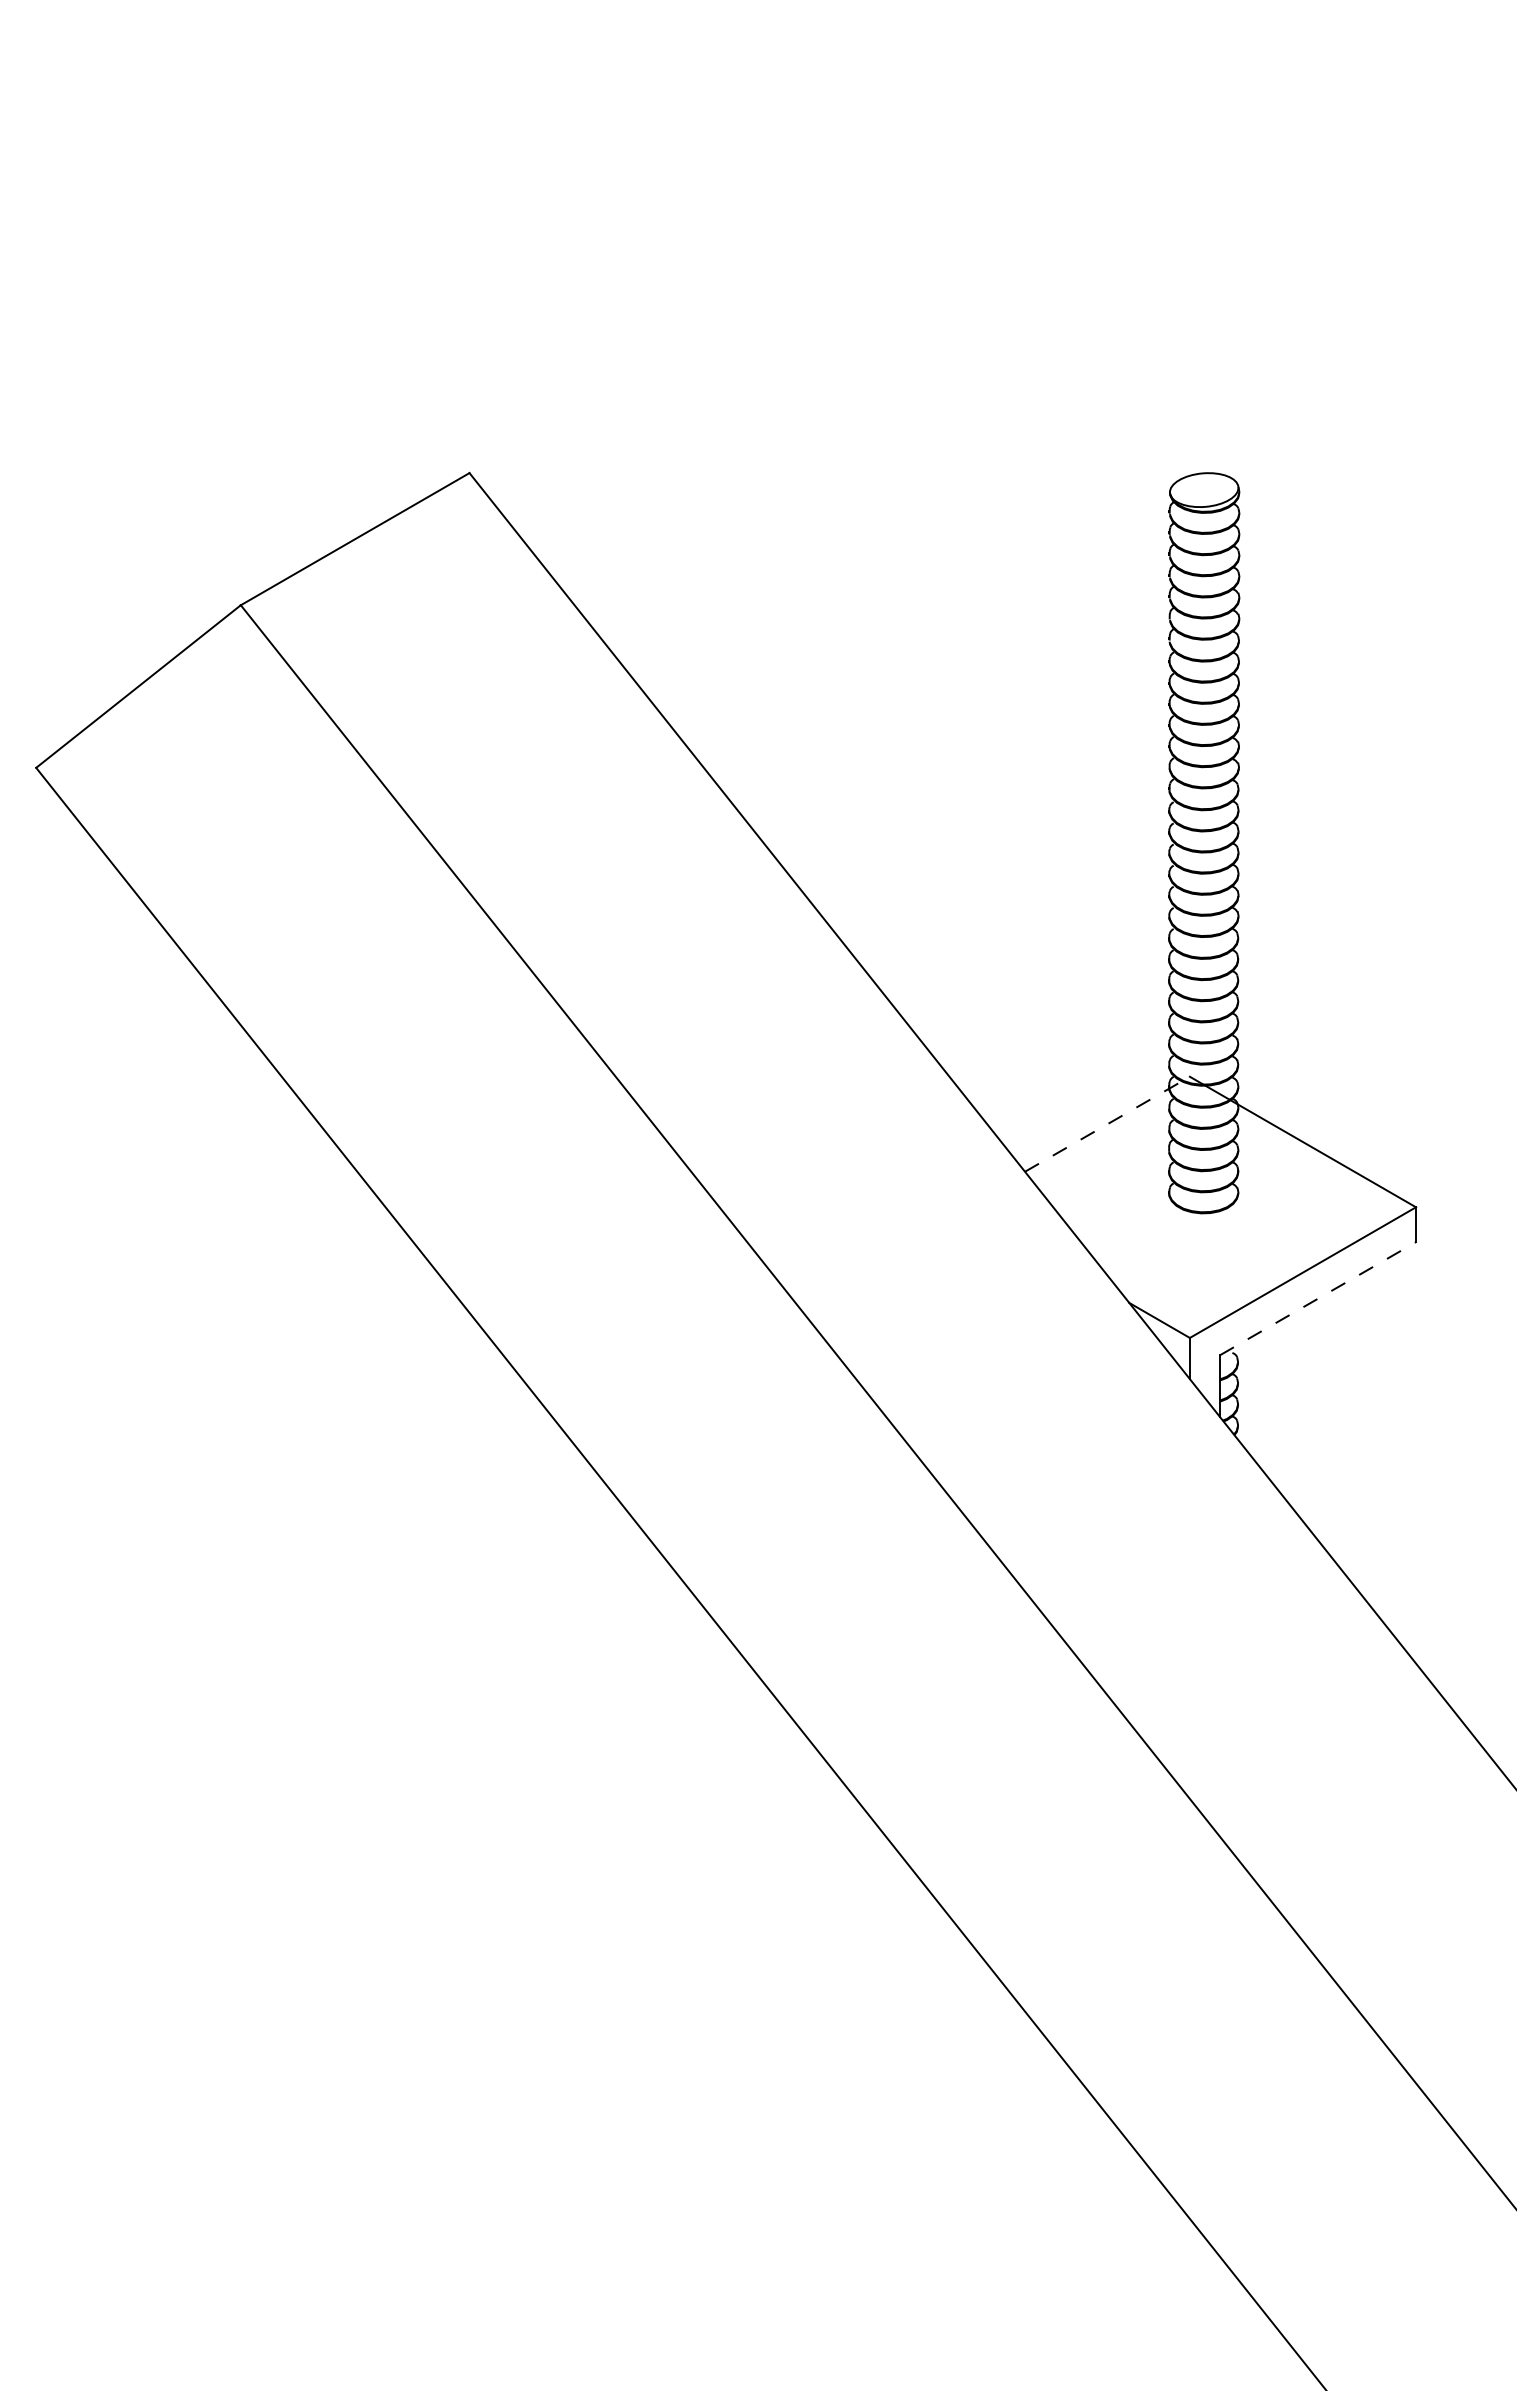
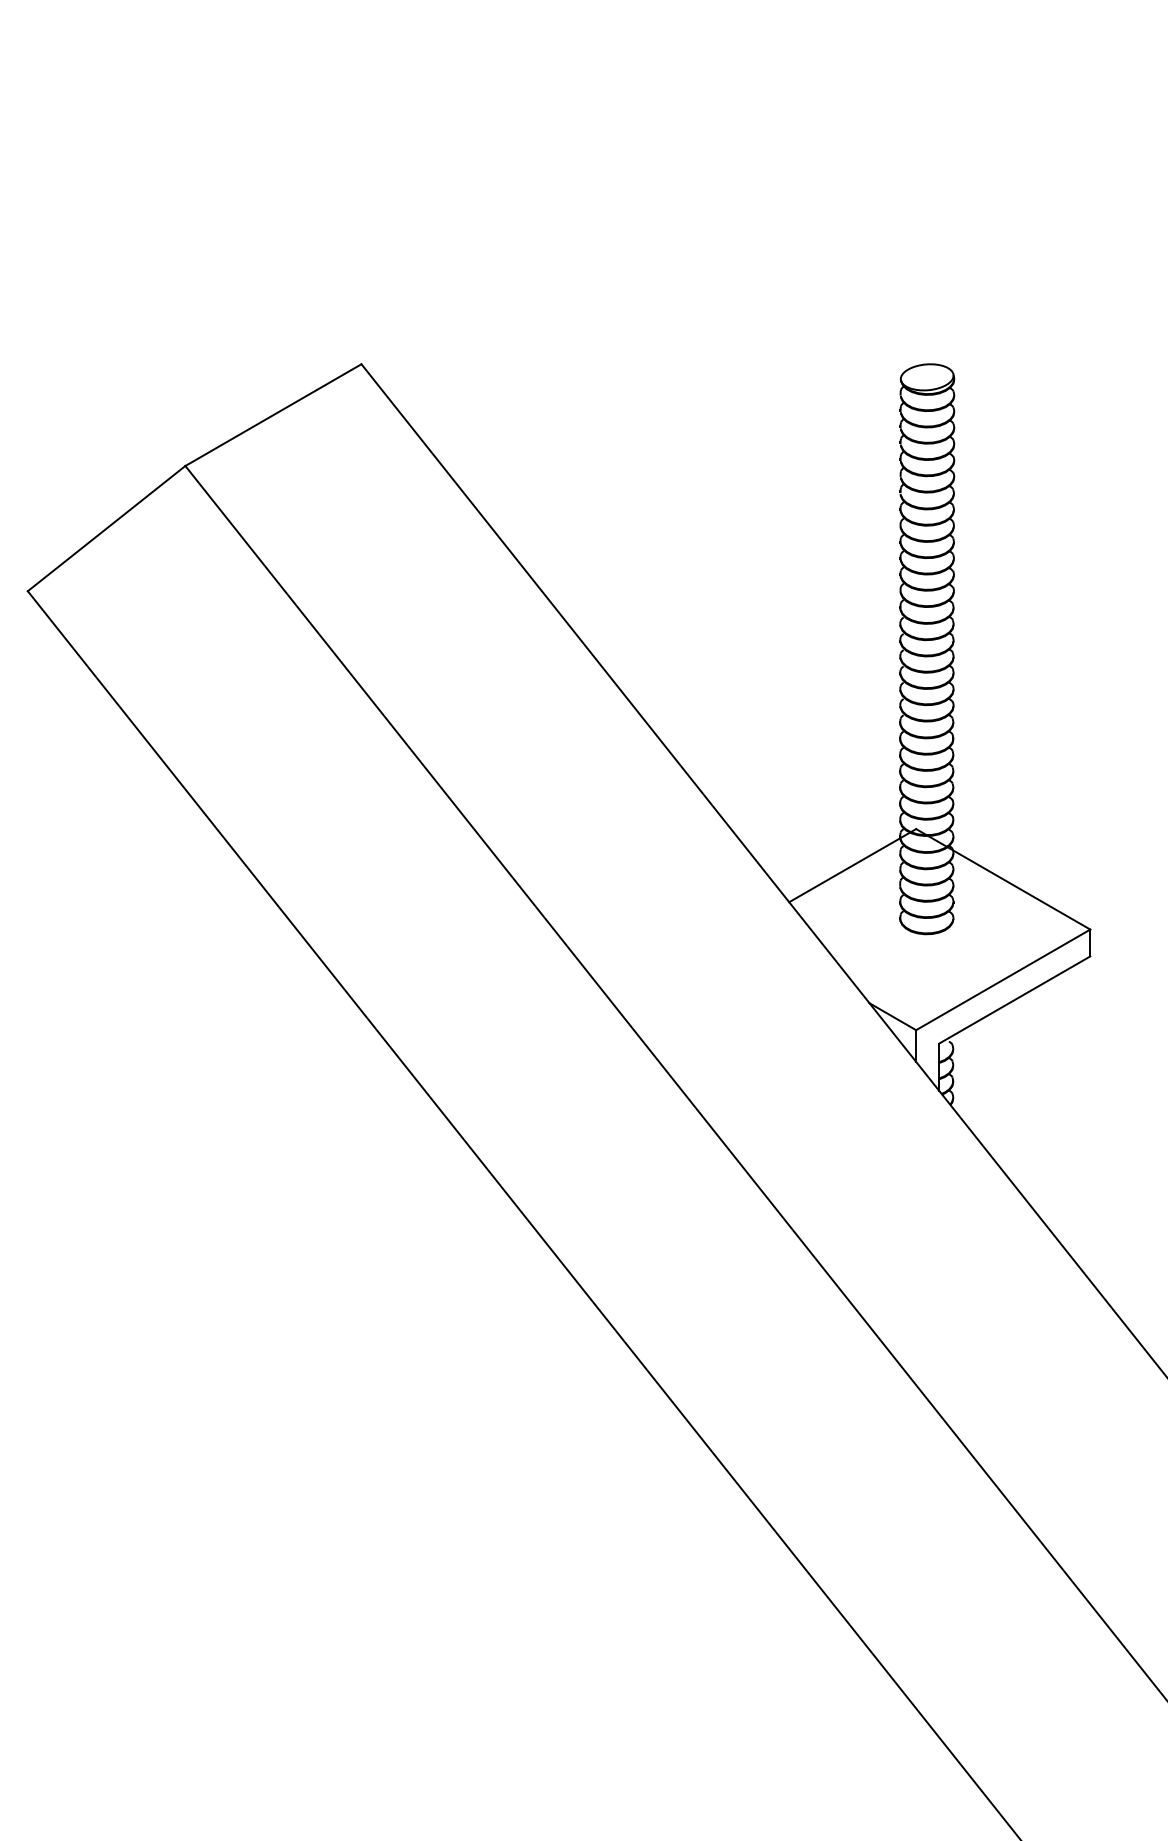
line: (1107, 1124) -> (852, 865), dashed -> solid
line: (1318, 1298) -> (1015, 999), dashed -> solid

